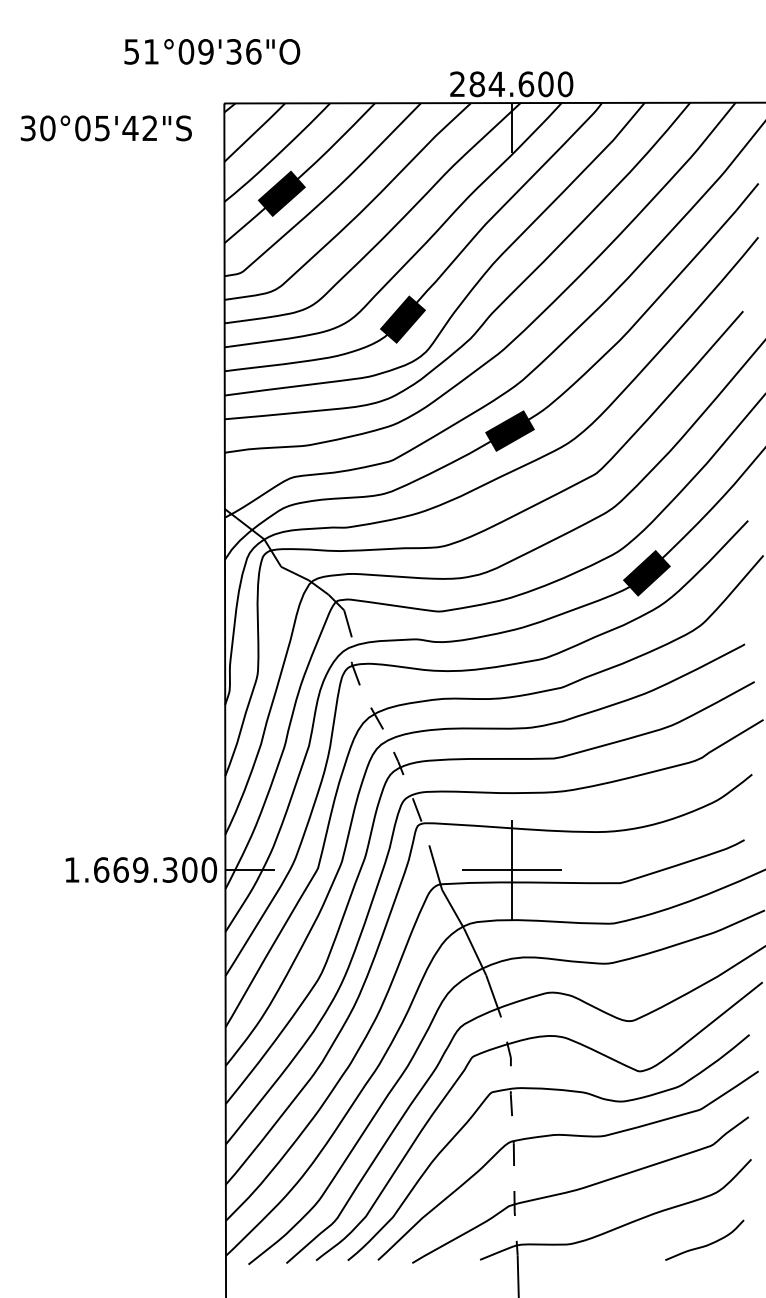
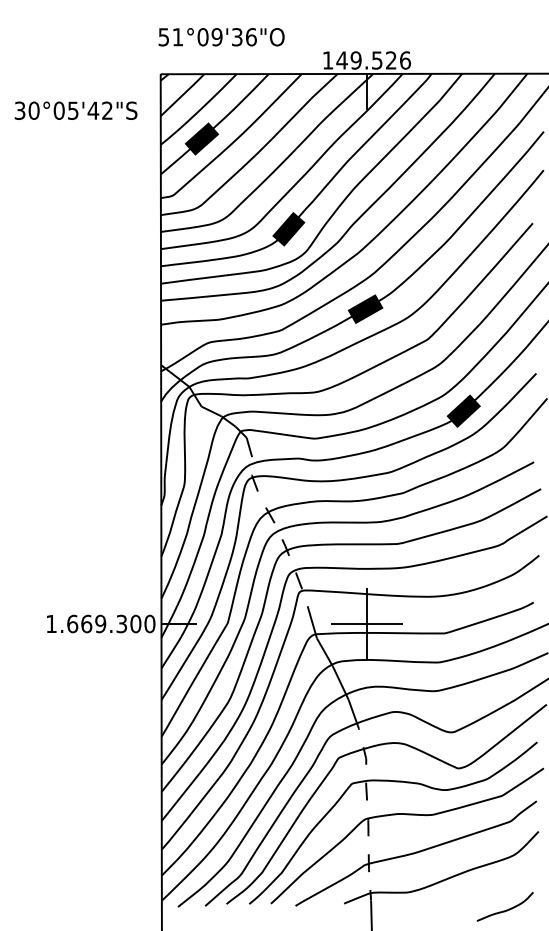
text: (212, 51) -> (221, 36), moved
text: (511, 84) -> (366, 60), 284.600 -> 149.526
text: (105, 128) -> (75, 110), moved
curve: (706, 1244) -> (506, 909), moved

